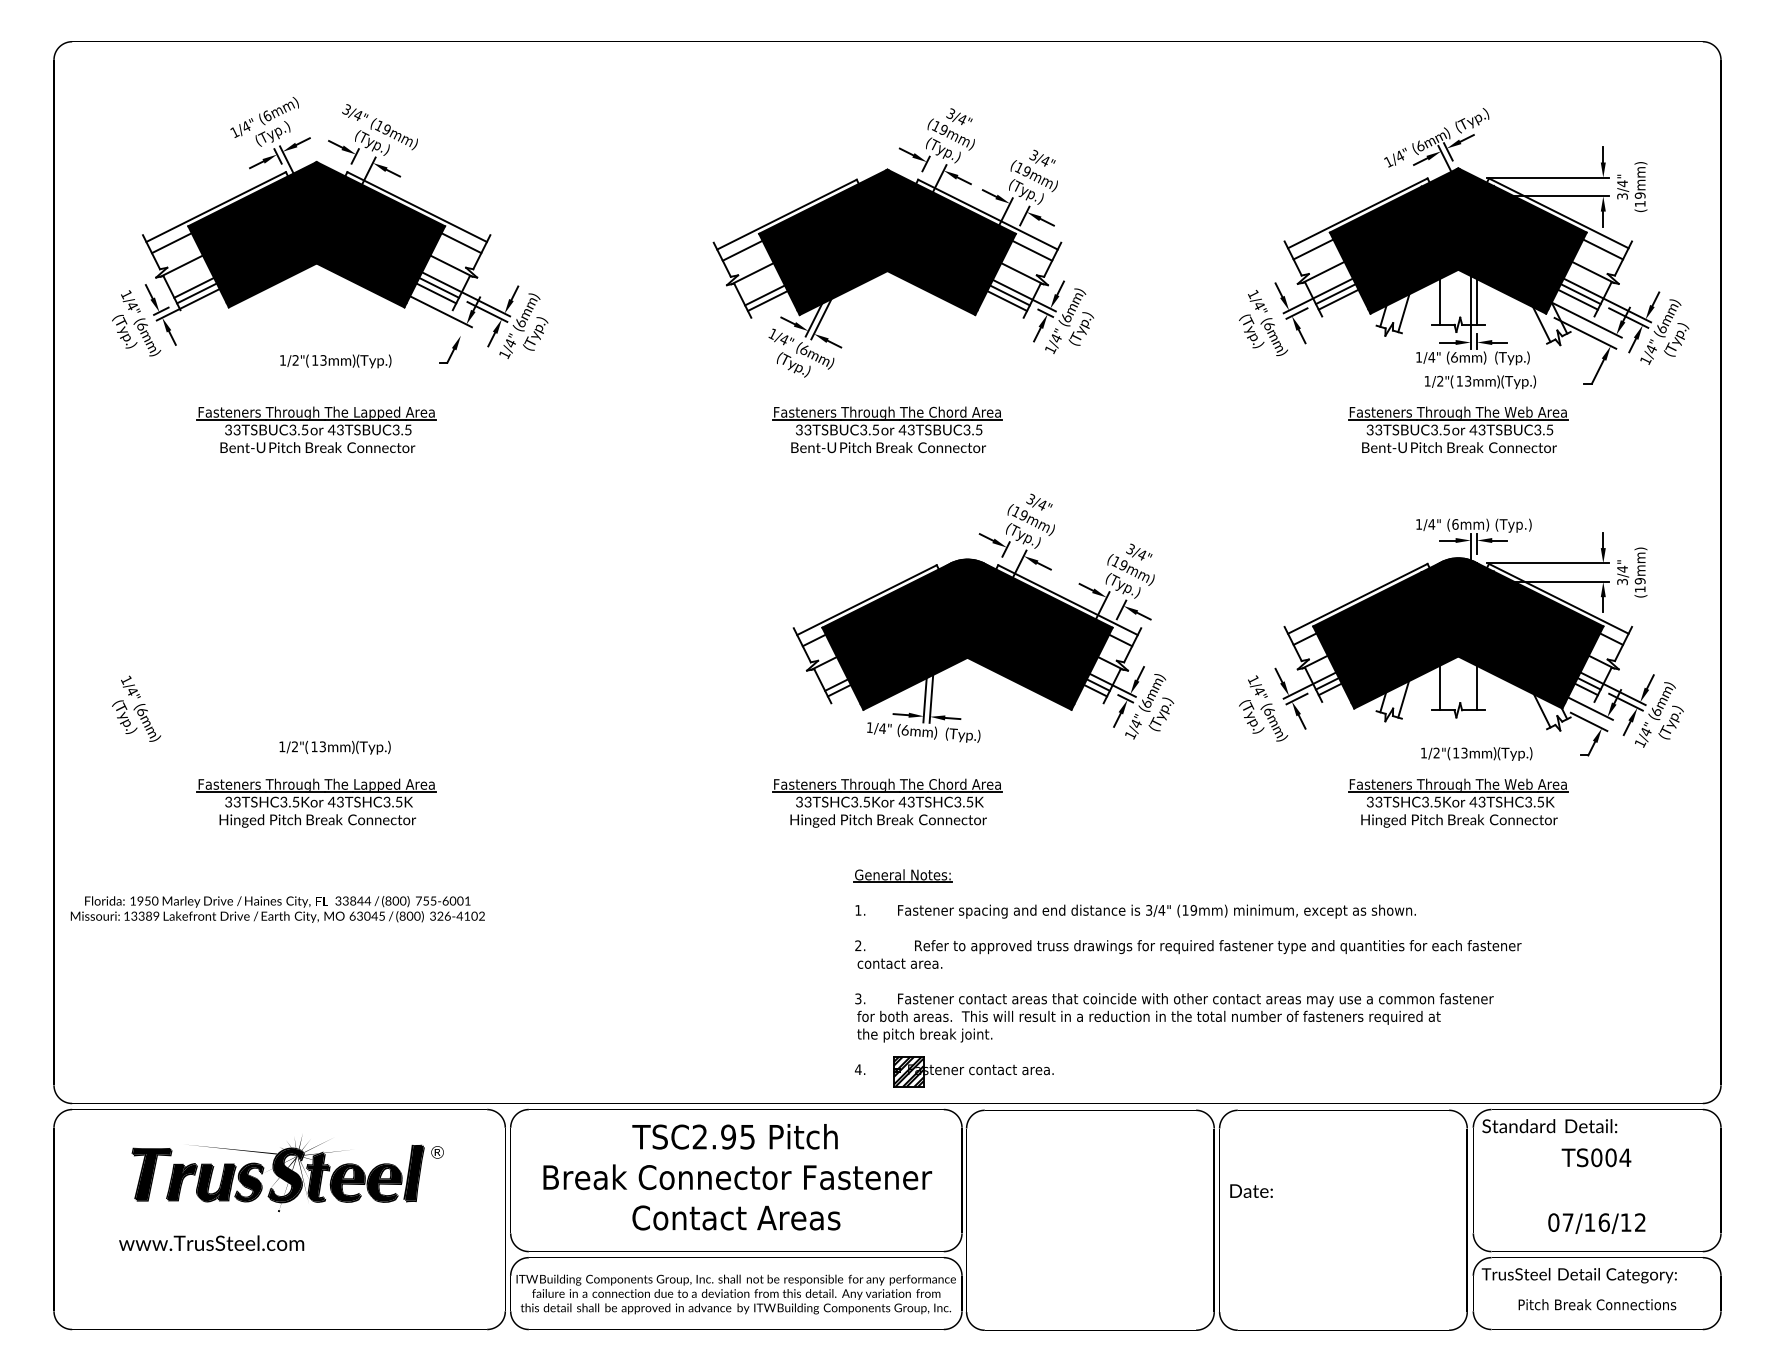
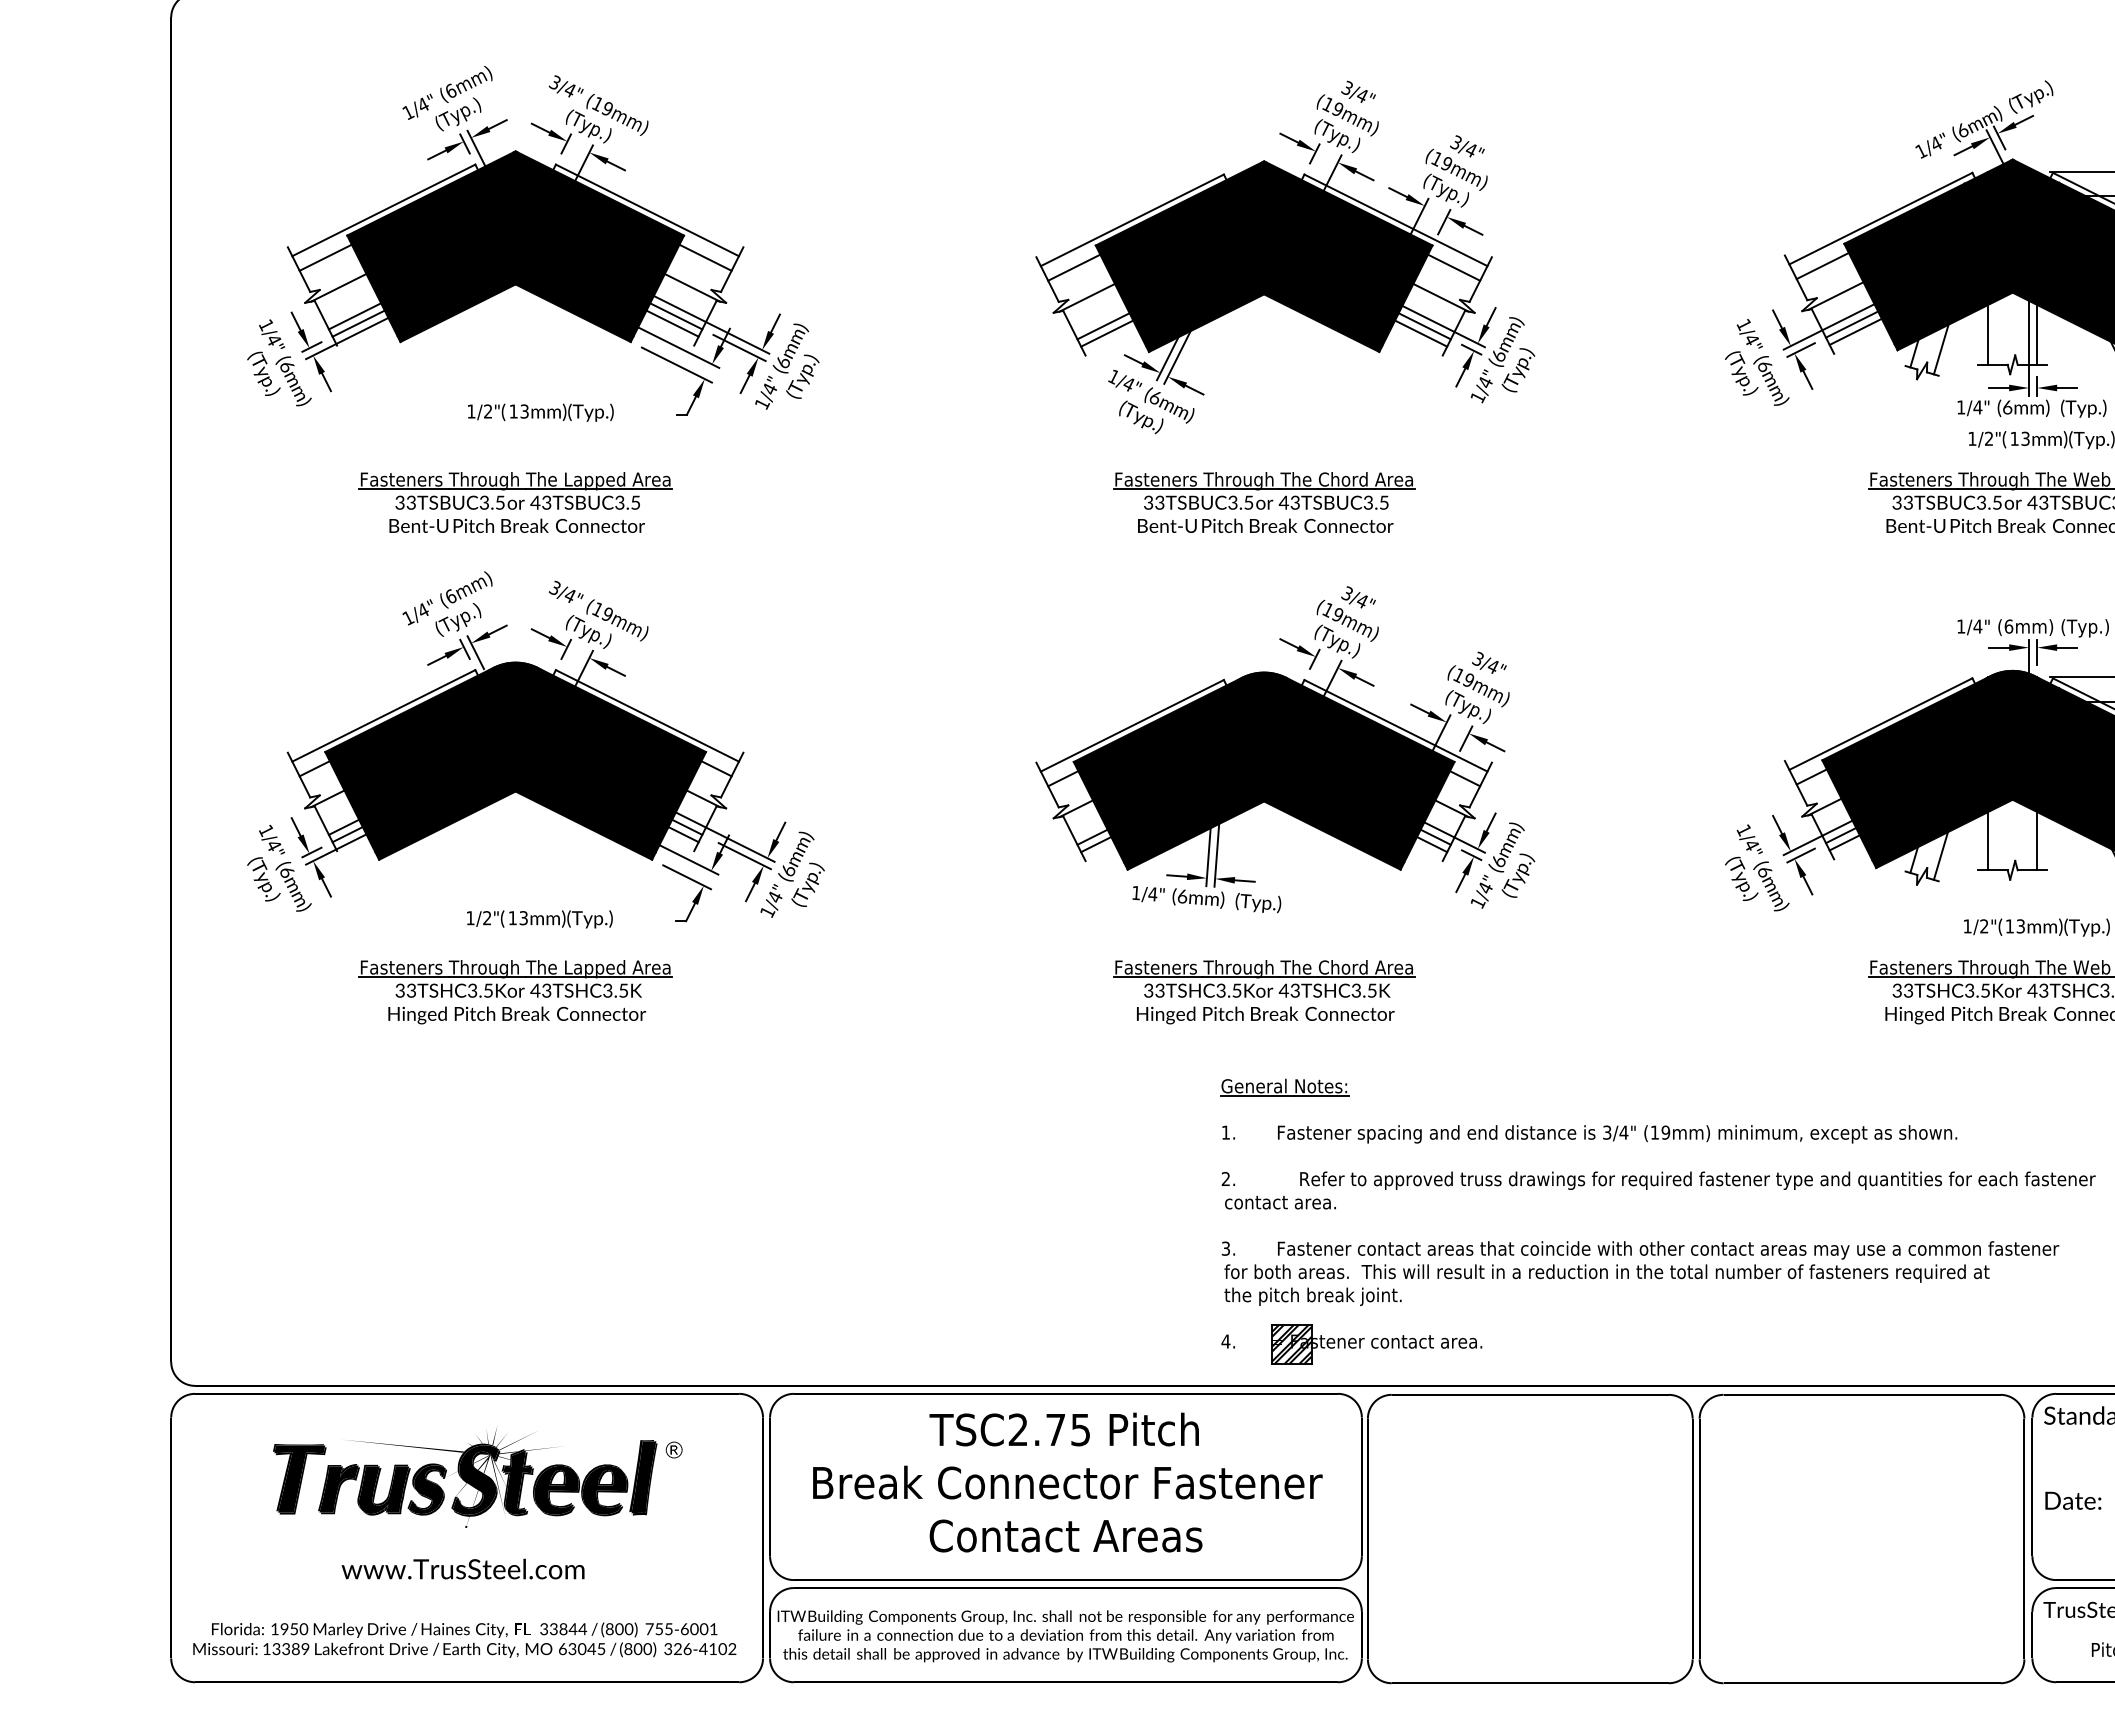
line: (439, 324) -> (676, 364), added
part: (347, 616) -> (556, 747), added
part: (983, 617) -> (1285, 748), moved
text: (277, 909) -> (464, 1640), moved
text: (728, 1136) -> (1055, 1429), TSC2.95 -> TSC2.75
text: (1251, 1190) -> (2073, 1499), moved
text: (211, 1242) -> (462, 1568), moved

